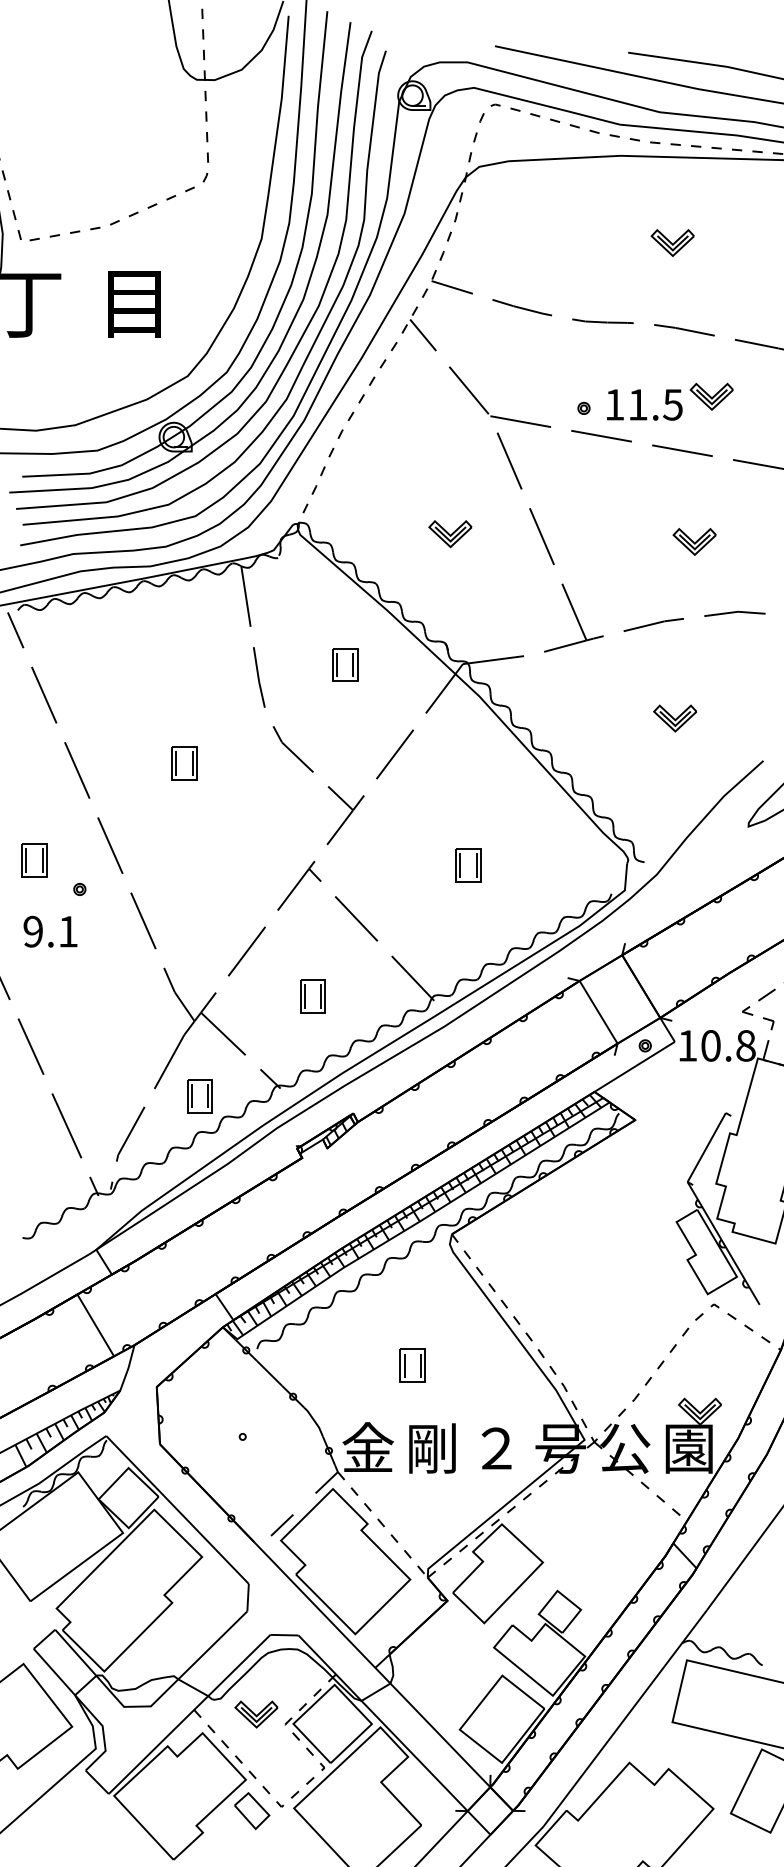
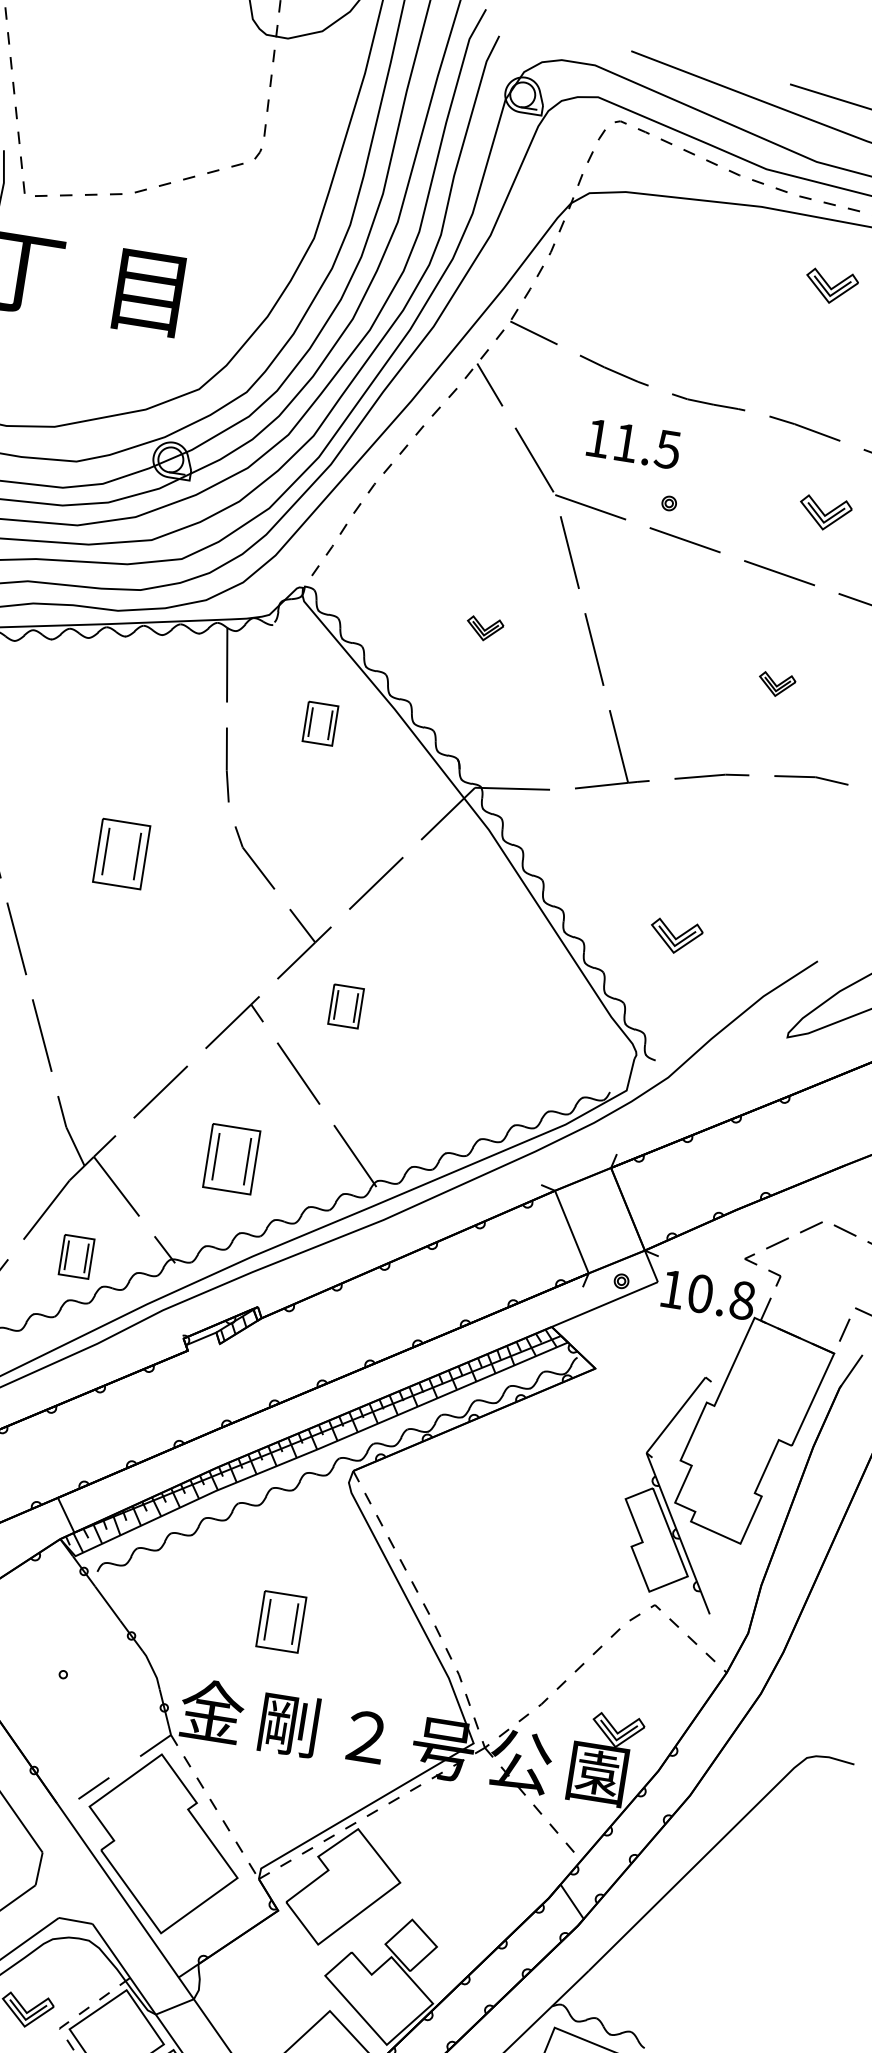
part: (672, 242) -> (831, 286), moved
text: (644, 404) -> (633, 443), moved
part: (450, 534) -> (484, 629), size x0.7
part: (694, 541) -> (776, 684), size x0.7
part: (345, 664) -> (320, 723), moved
part: (674, 718) -> (675, 936), moved
part: (184, 763) -> (121, 854), size x1.6
part: (468, 865) -> (346, 1006), moved
part: (312, 996) -> (231, 1158), size x1.6
part: (412, 1365) -> (280, 1621), size x1.4

